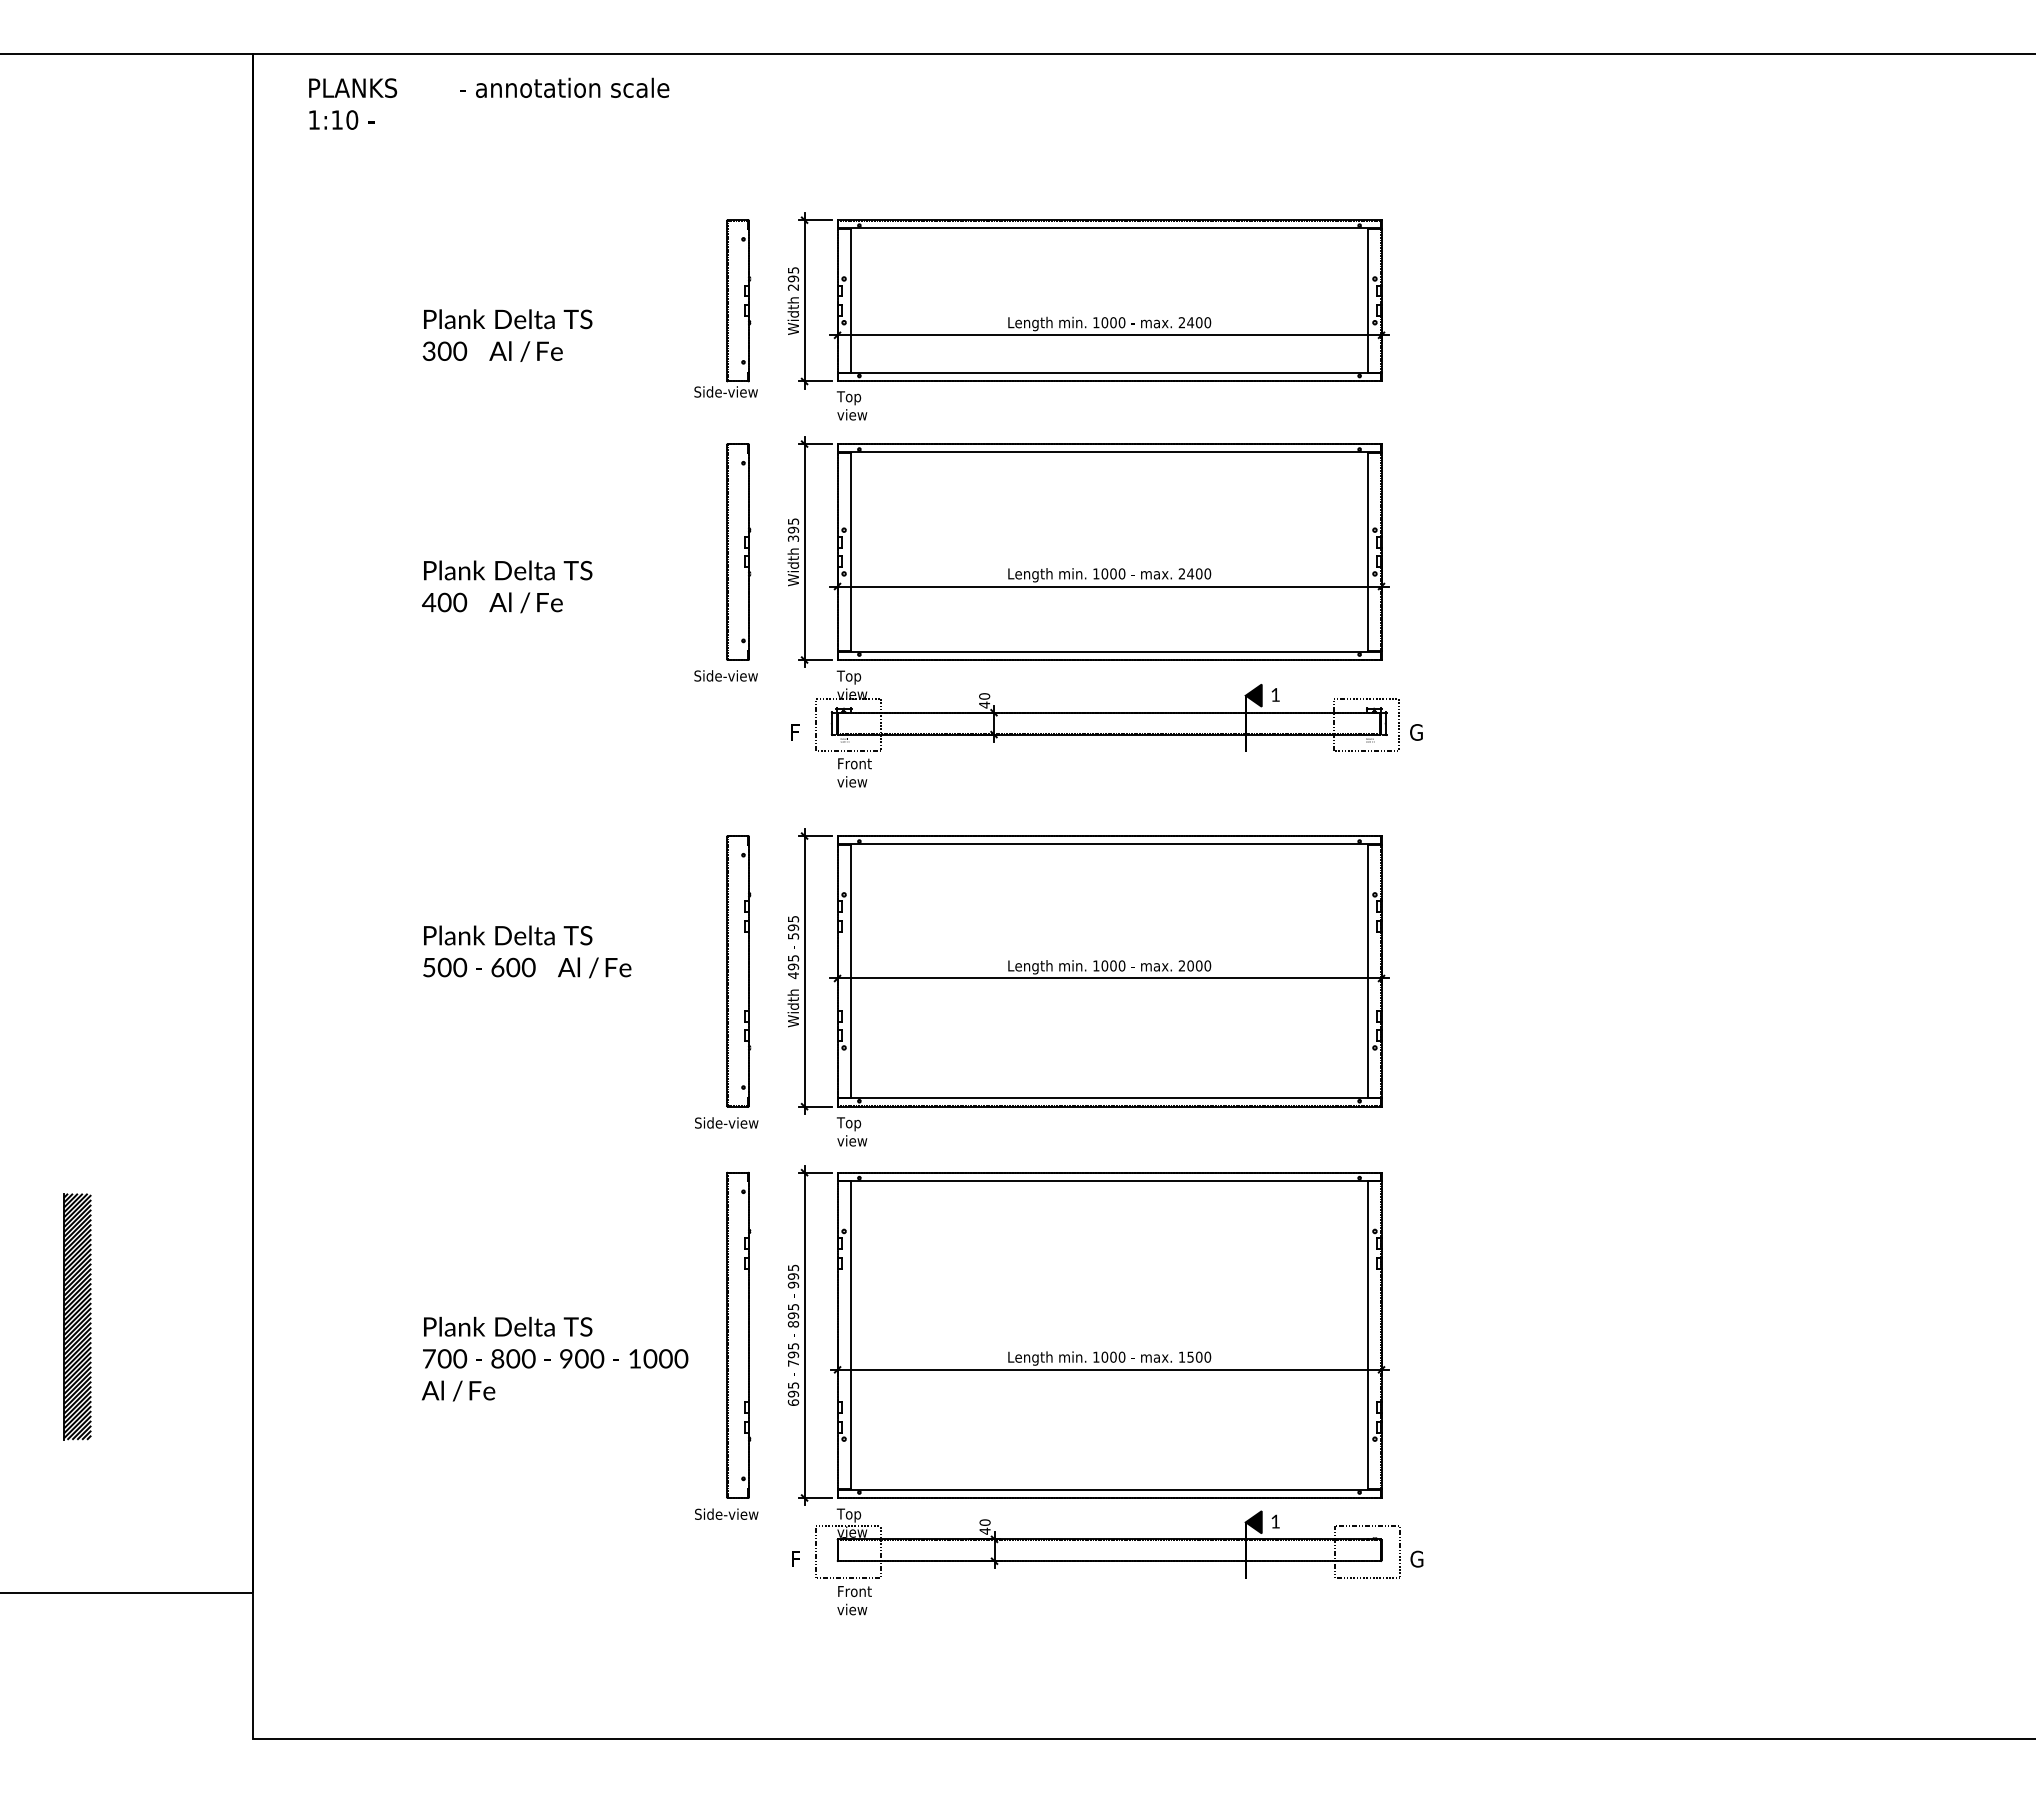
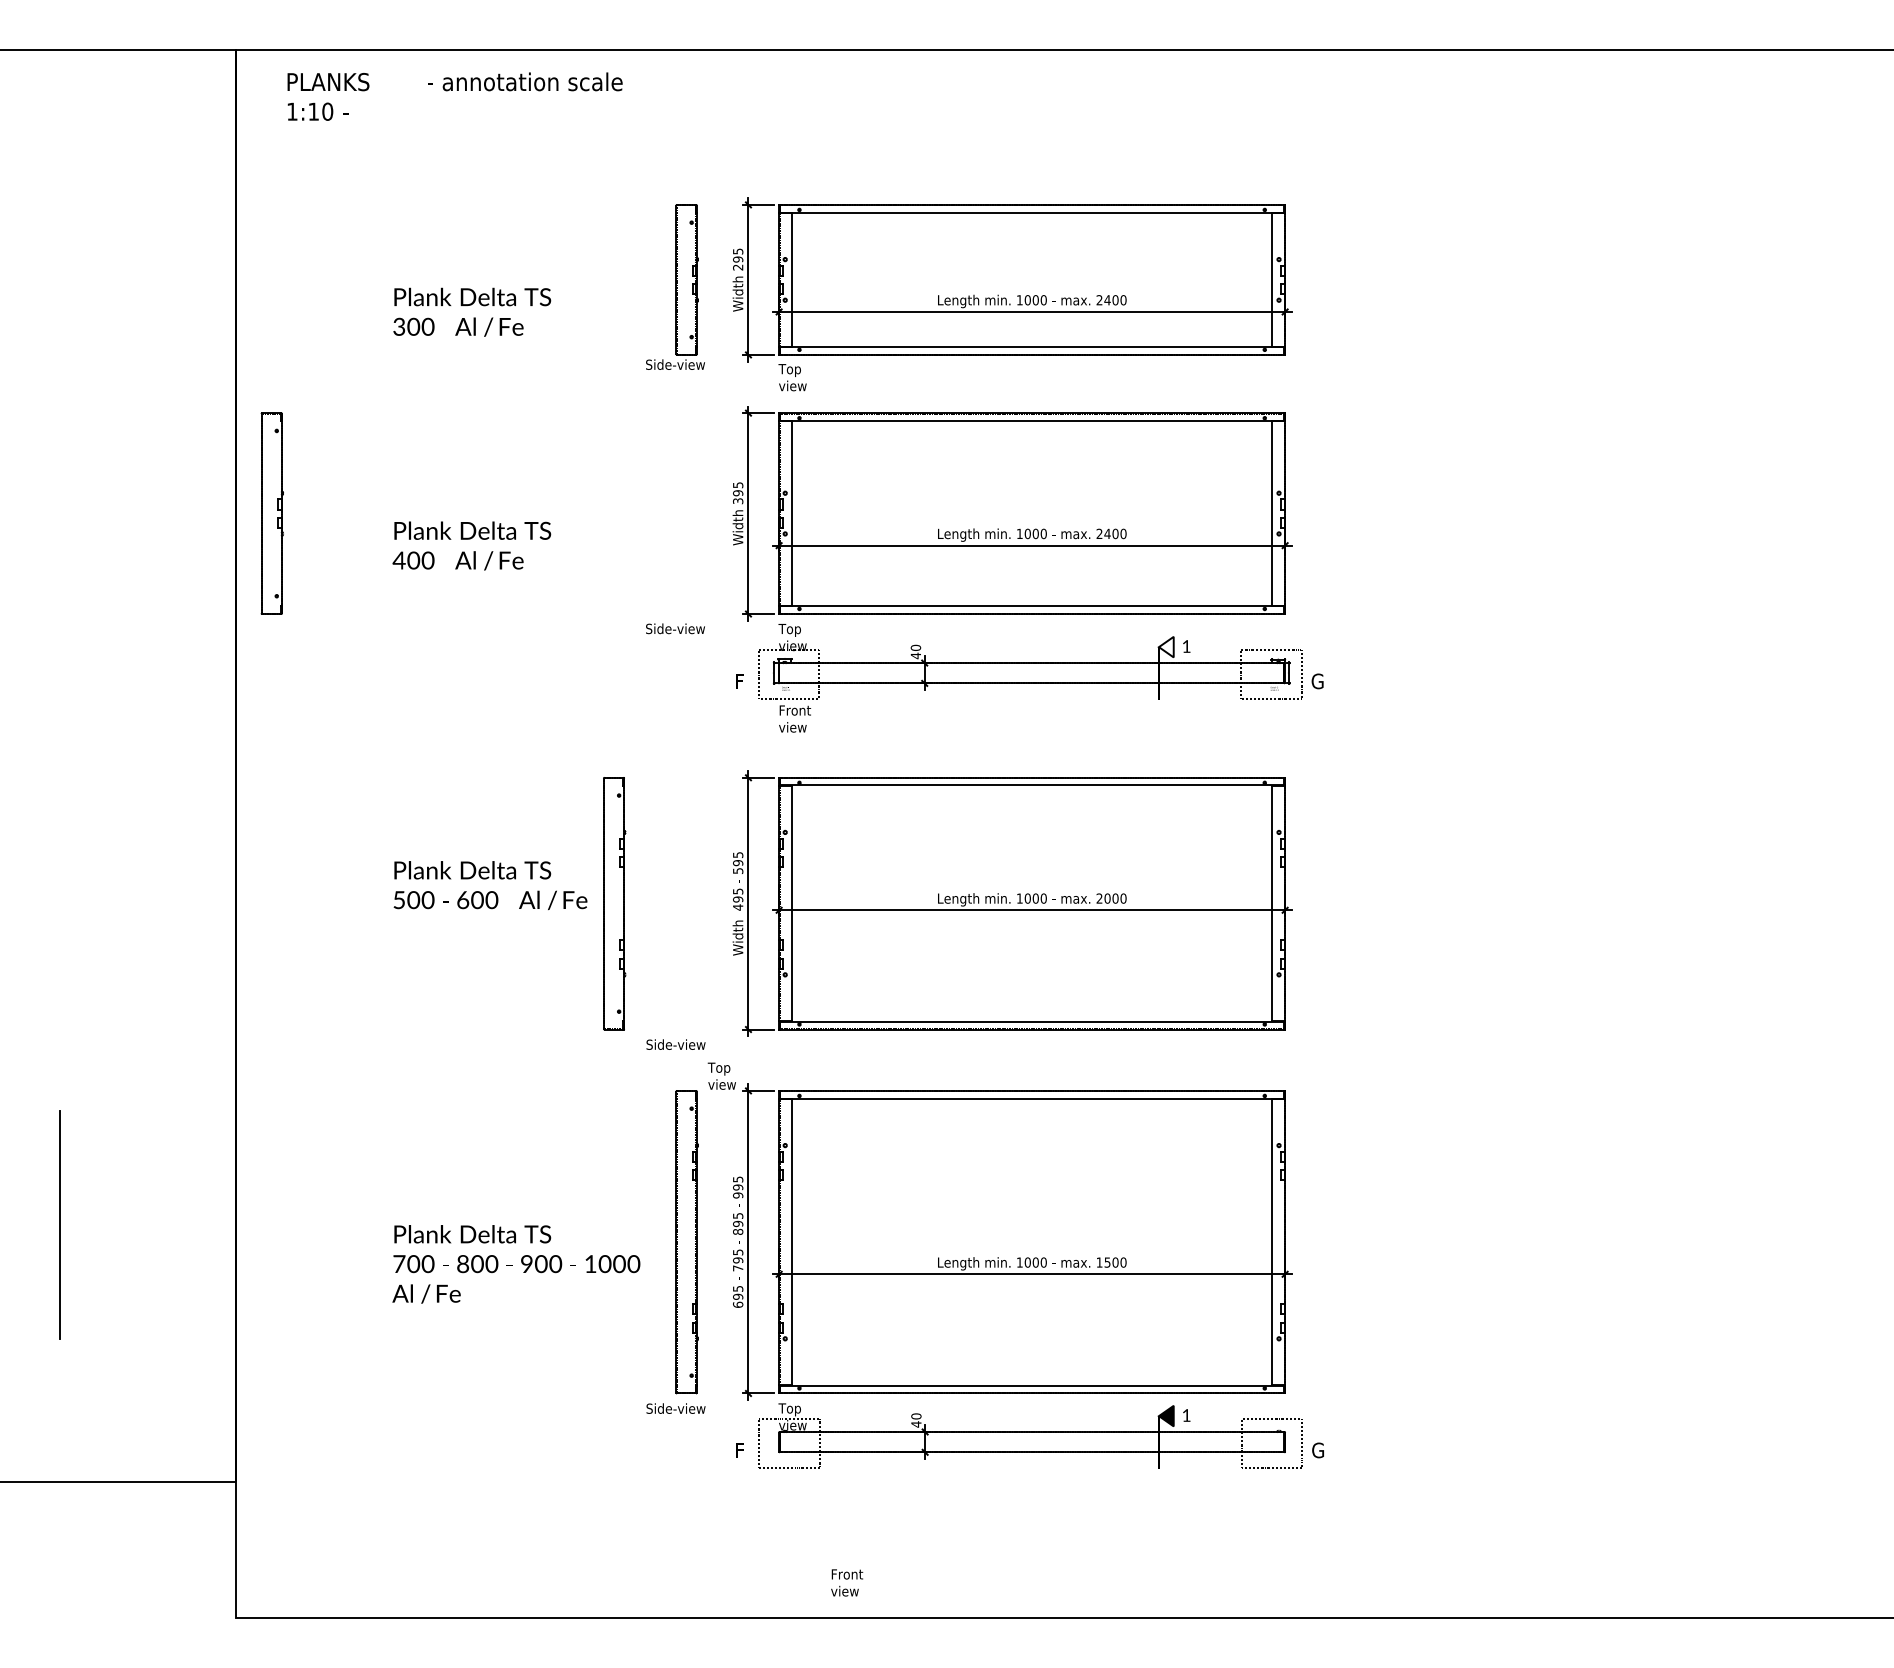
part: (738, 551) -> (272, 513), moved
fill: (1253, 695) -> (1166, 647), removed
part: (738, 971) -> (614, 903), moved
text: (851, 1131) -> (721, 1075), moved
hatch: (77, 1316) -> (72, 1224), removed
text: (854, 1600) -> (847, 1582), moved

